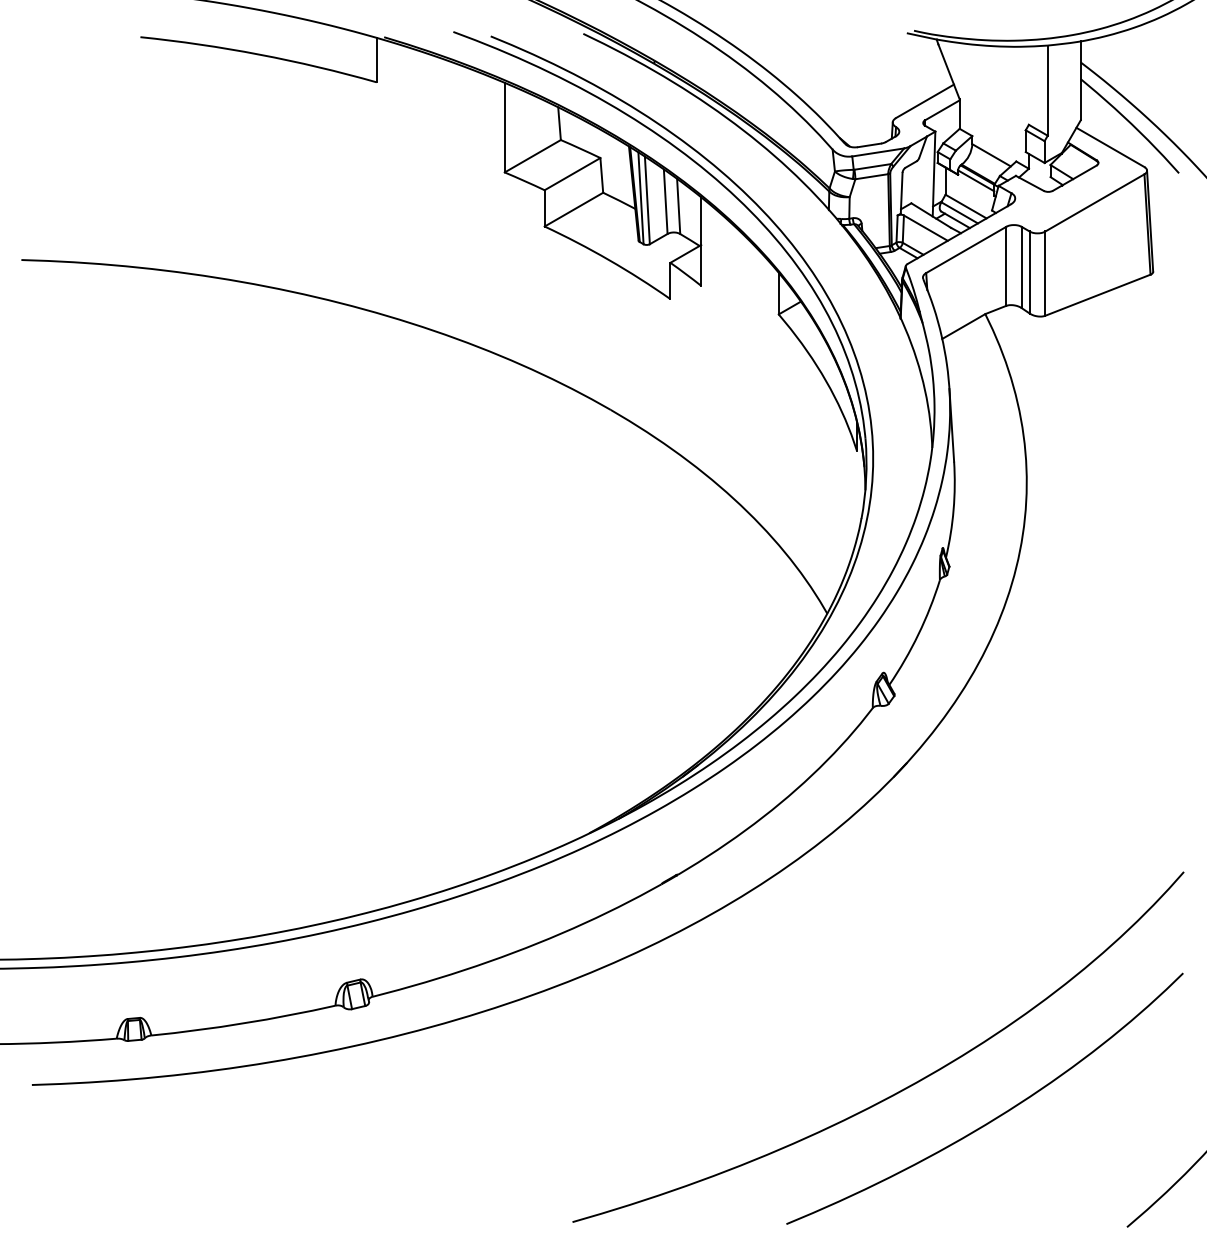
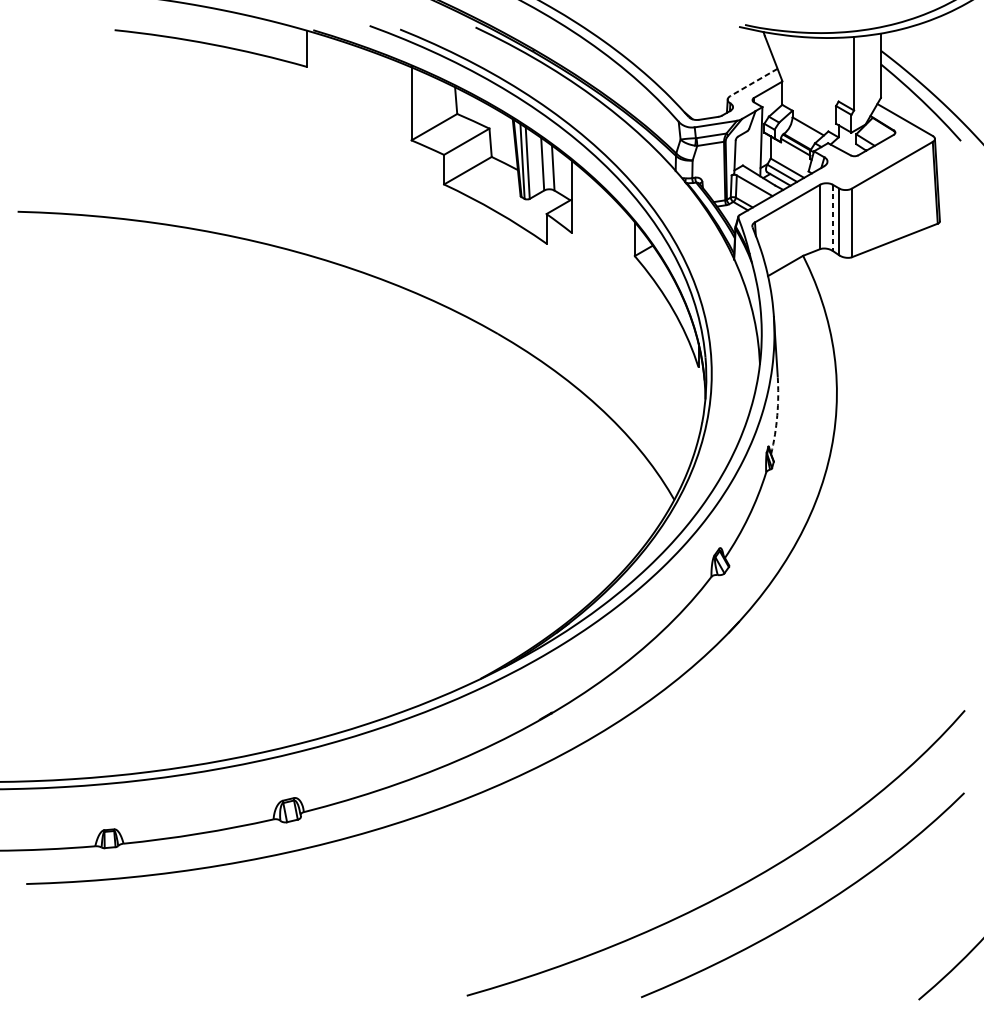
line: (924, 101) -> (753, 82), solid -> dashed
line: (1021, 267) -> (832, 217), solid -> dashed
arc: (953, 509) -> (777, 415), solid -> dashed

